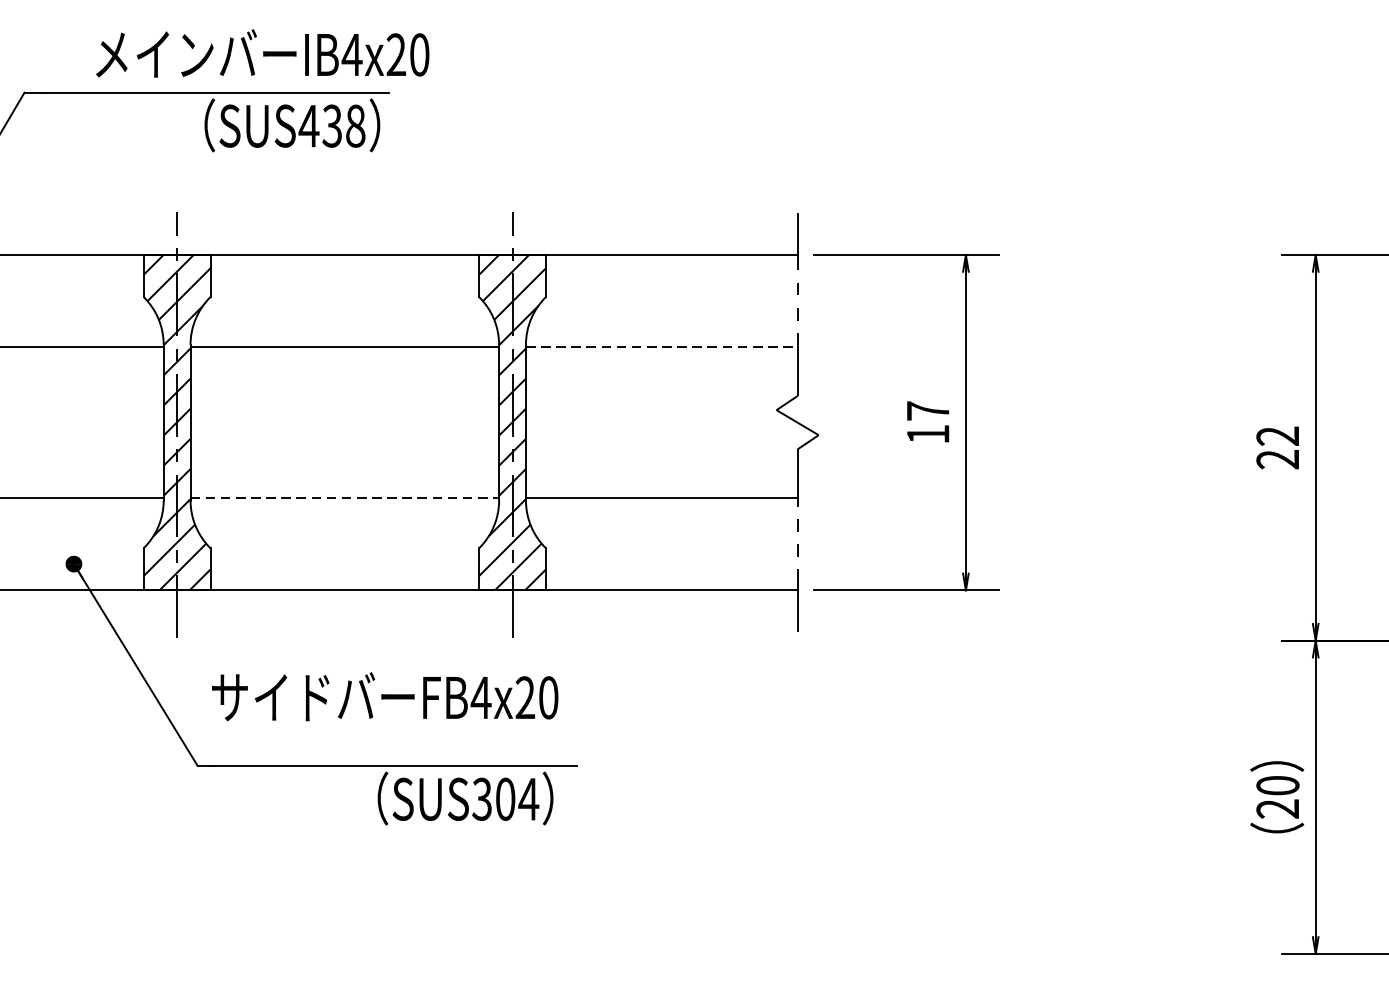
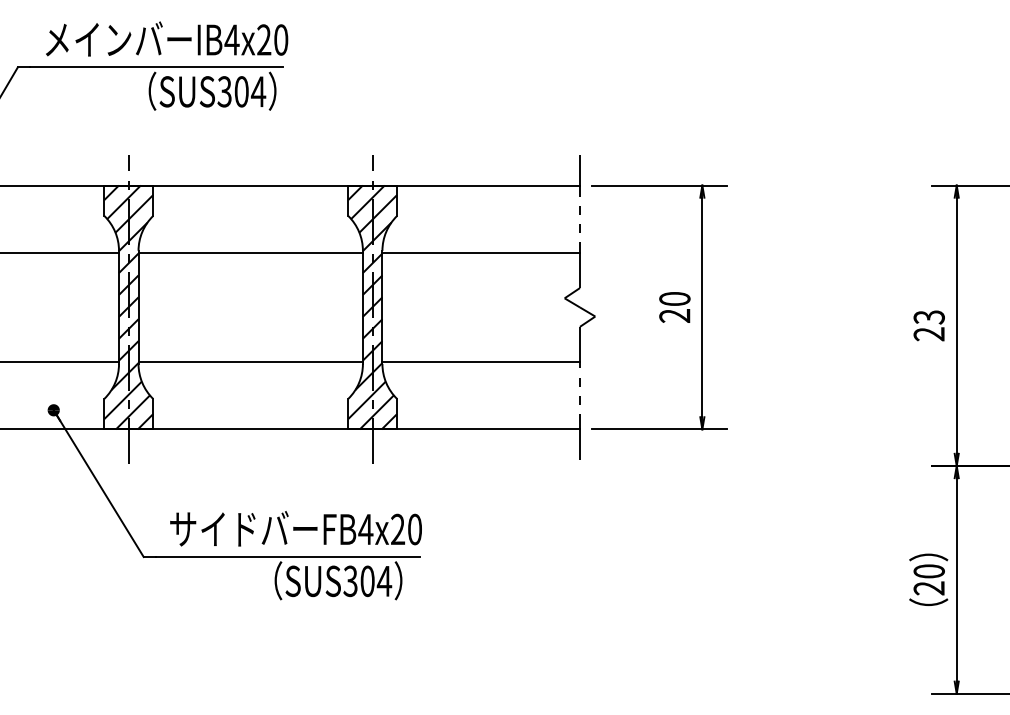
text: (263, 52) -> (167, 38), moved
text: (332, 125) -> (241, 91), SUS438 -> SUS304
line: (662, 347) -> (481, 252), dashed -> solid
text: (927, 422) -> (674, 307), 17 -> 20
text: (1278, 436) -> (929, 317), 22 -> 23
line: (345, 498) -> (251, 362), dashed -> solid
text: (384, 696) -> (295, 528), moved

